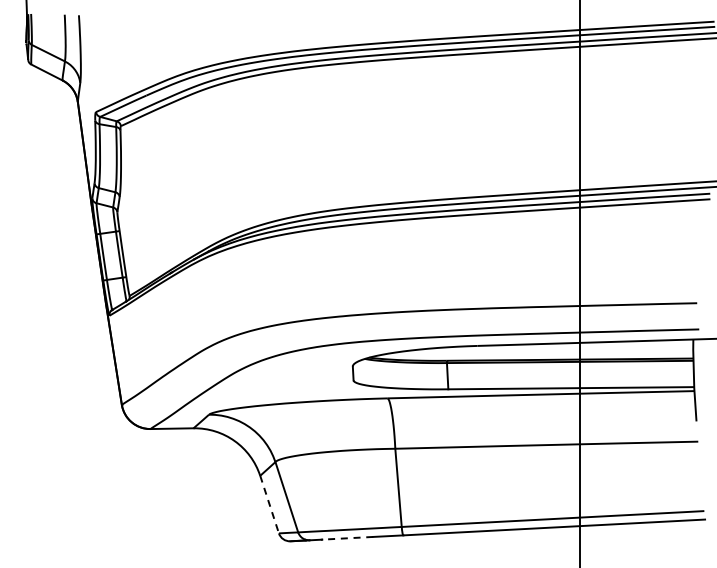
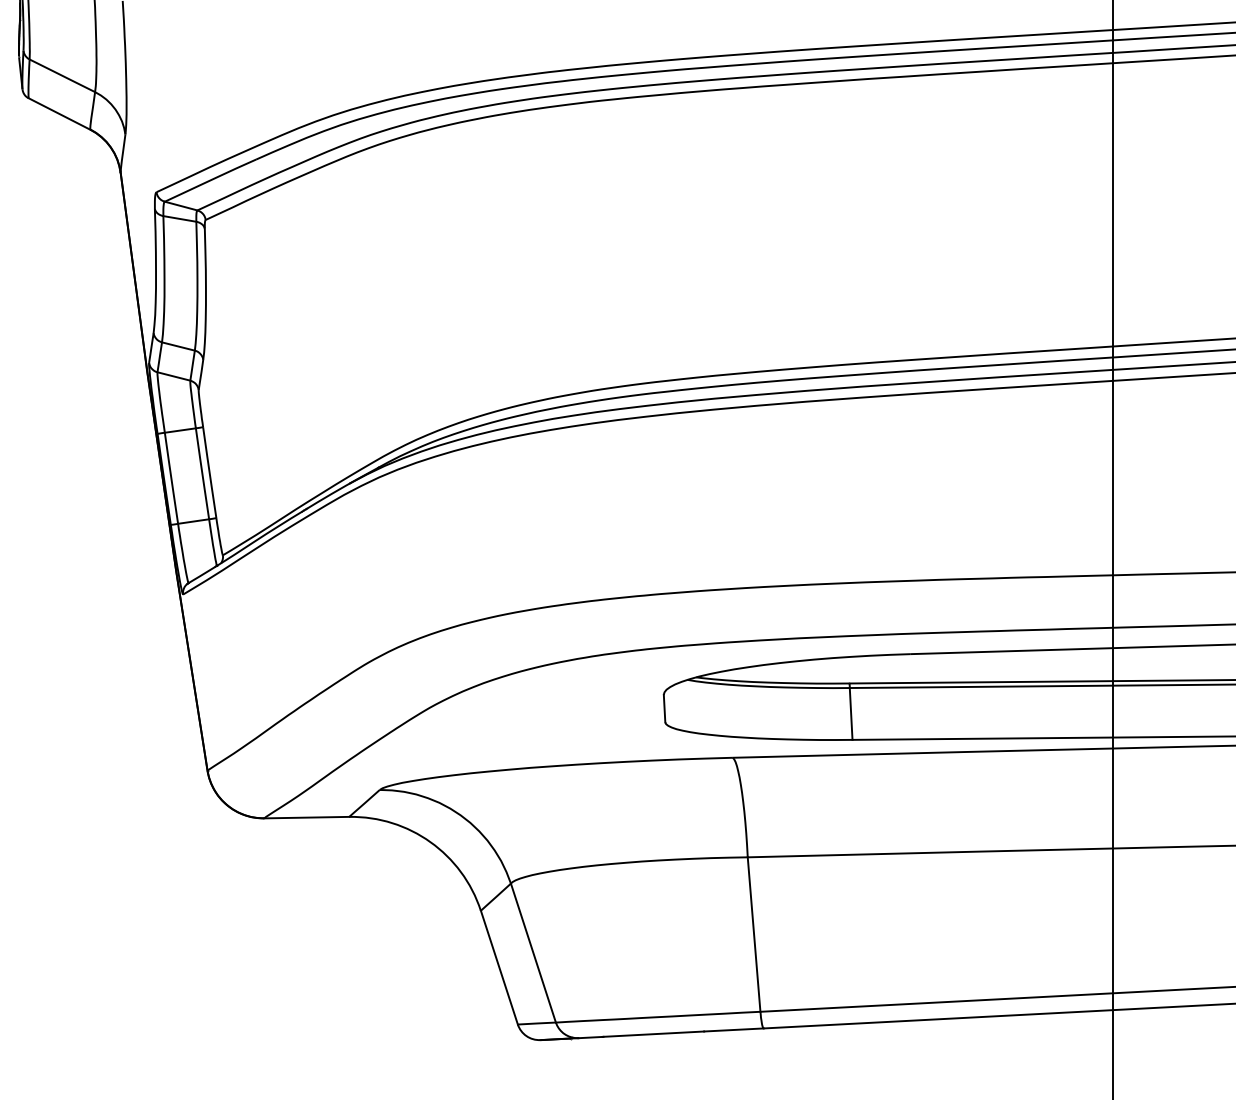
line: (269, 505) -> (499, 969), dashed -> solid
line: (347, 538) -> (653, 1034), dashed -> solid

